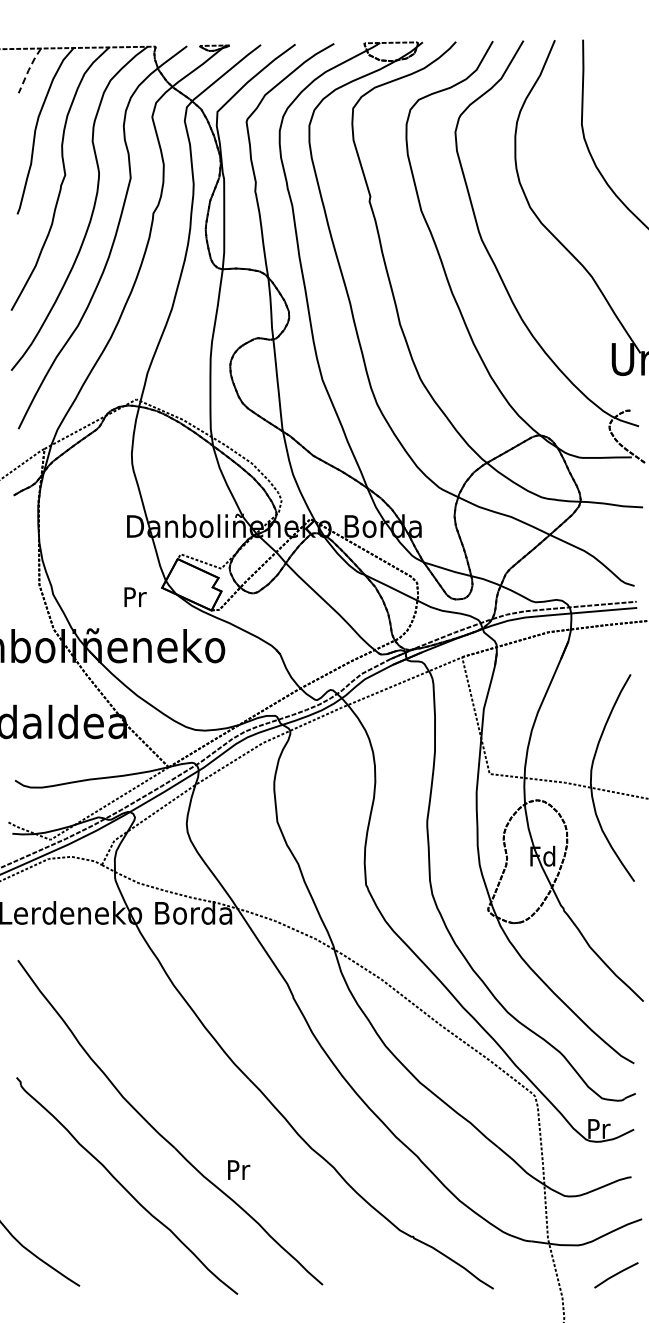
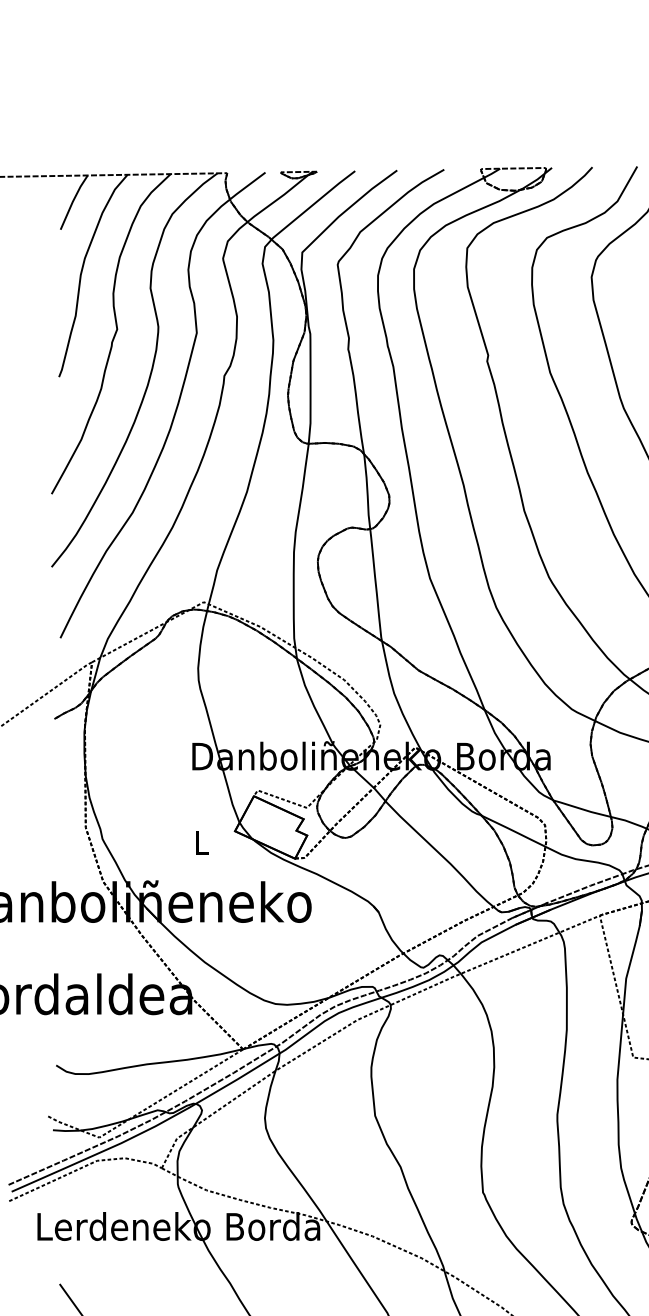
line: (28, 70) -> (72, 202), dashed -> solid
text: (135, 597) -> (202, 842), Pr -> L

